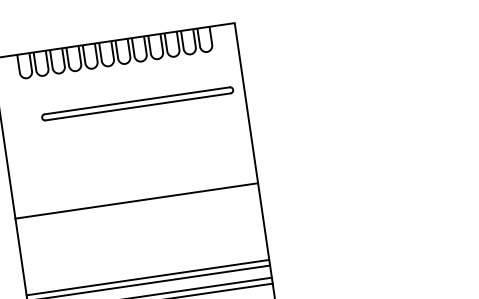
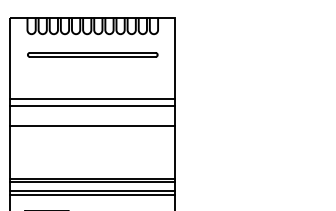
part: (137, 103) -> (92, 54), moved
line: (130, 161) -> (92, 99), added
line: (132, 171) -> (92, 106), added

